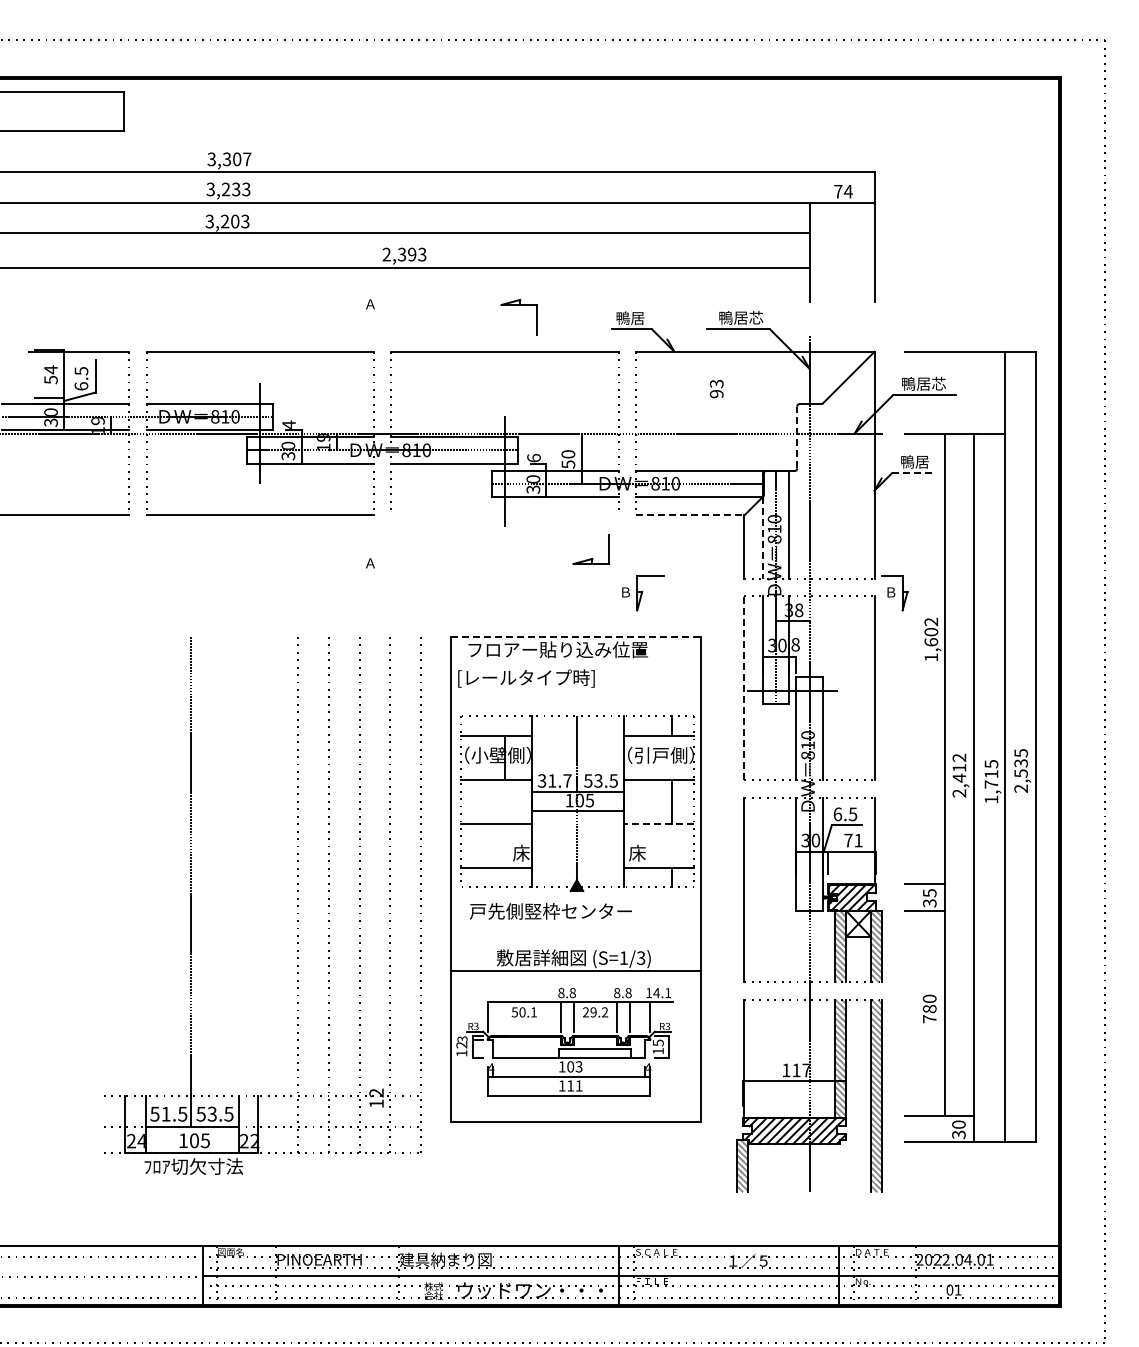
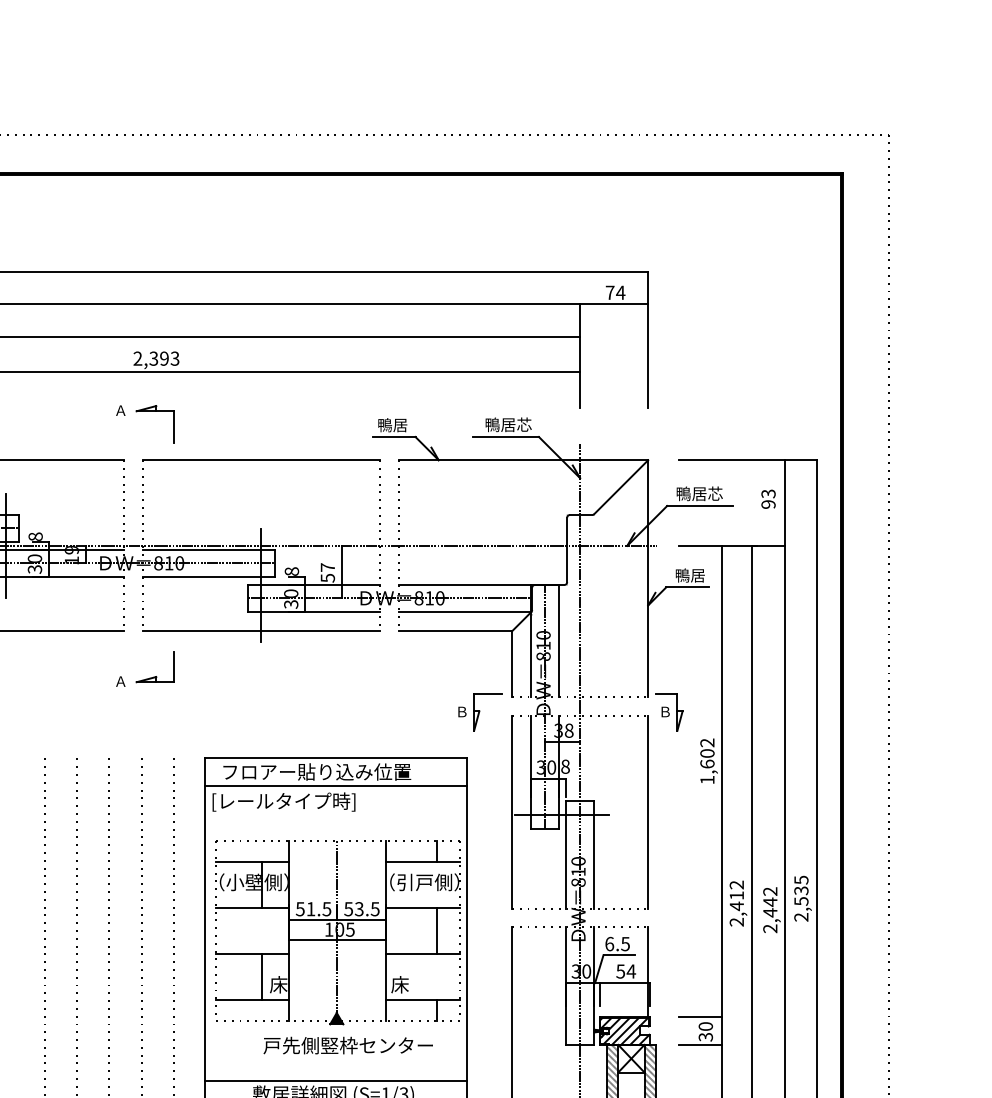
part: (518, 305) -> (154, 411), moved
text: (716, 389) -> (768, 499), moved
text: (288, 424) -> (35, 536), 4 -> 8
line: (797, 437) -> (567, 549), dashed -> solid
text: (568, 454) -> (327, 567), 50 -> 57
text: (533, 458) -> (291, 571), 6 -> 8
line: (912, 473) -> (687, 587), dashed -> solid
line: (504, 515) -> (261, 631), added
line: (690, 515) -> (455, 631), dashed -> solid
line: (762, 537) -> (530, 654), dashed -> solid
part: (590, 558) -> (154, 676), moved
part: (643, 593) -> (480, 713), moved
line: (576, 636) -> (336, 758), dashed -> solid
line: (575, 663) -> (335, 786), added
line: (744, 687) -> (512, 811), dashed -> solid
text: (554, 780) -> (313, 908), 31.7 -> 51.5
text: (991, 781) -> (770, 909), 1,715 -> 2,442
line: (658, 823) -> (422, 953), dashed -> solid
text: (853, 840) -> (626, 971), 71 -> 54
line: (505, 845) -> (262, 976), added
text: (929, 893) -> (705, 1026), 35 -> 30
text: (550, 911) -> (347, 1045), moved
line: (575, 944) -> (335, 1080), added

